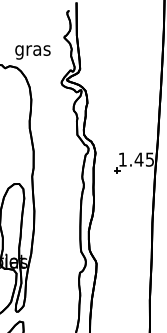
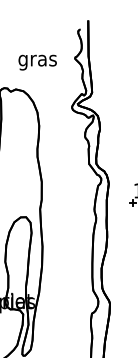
text: (32, 52) -> (37, 62), moved

